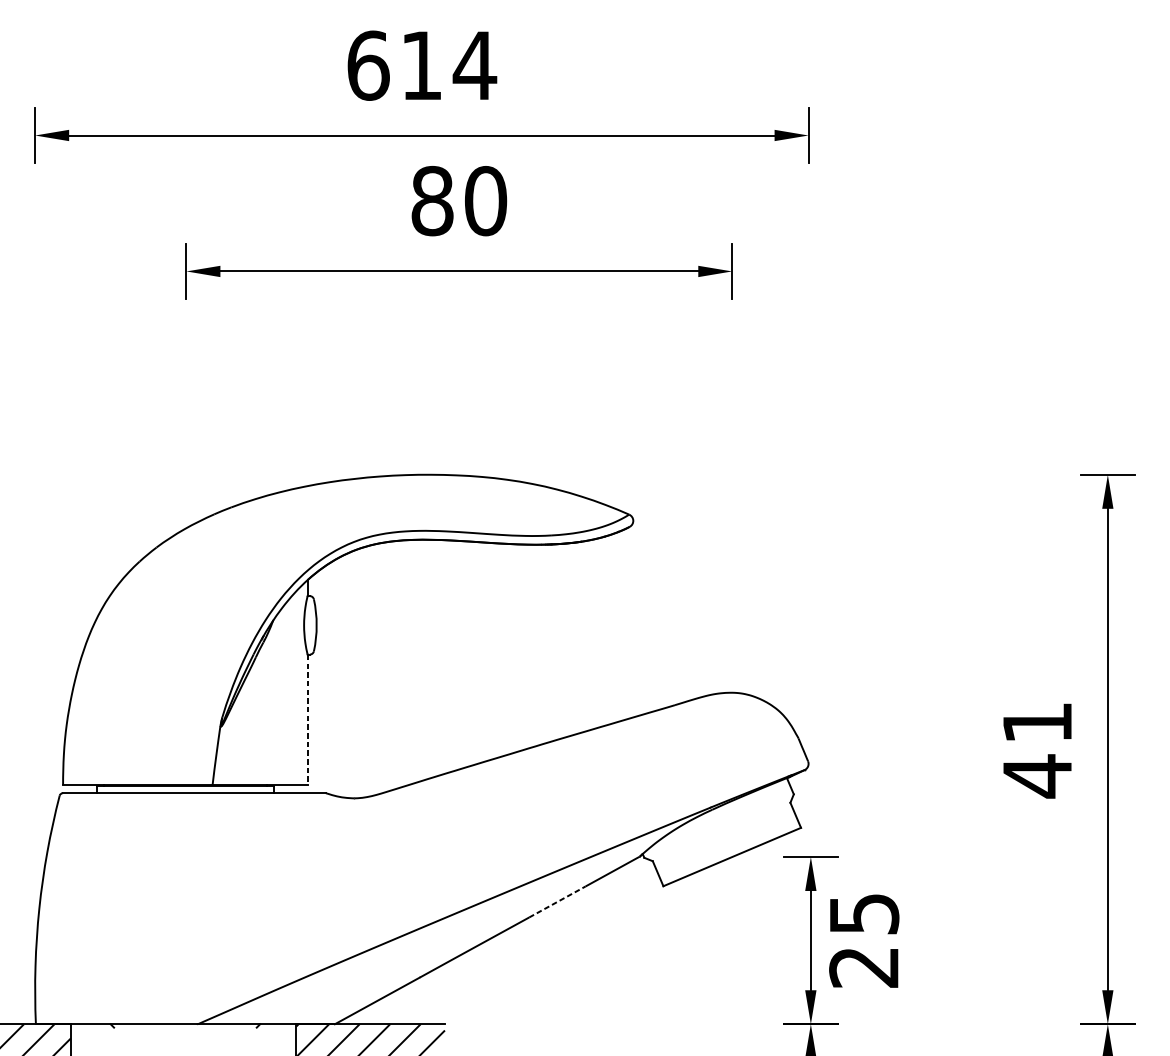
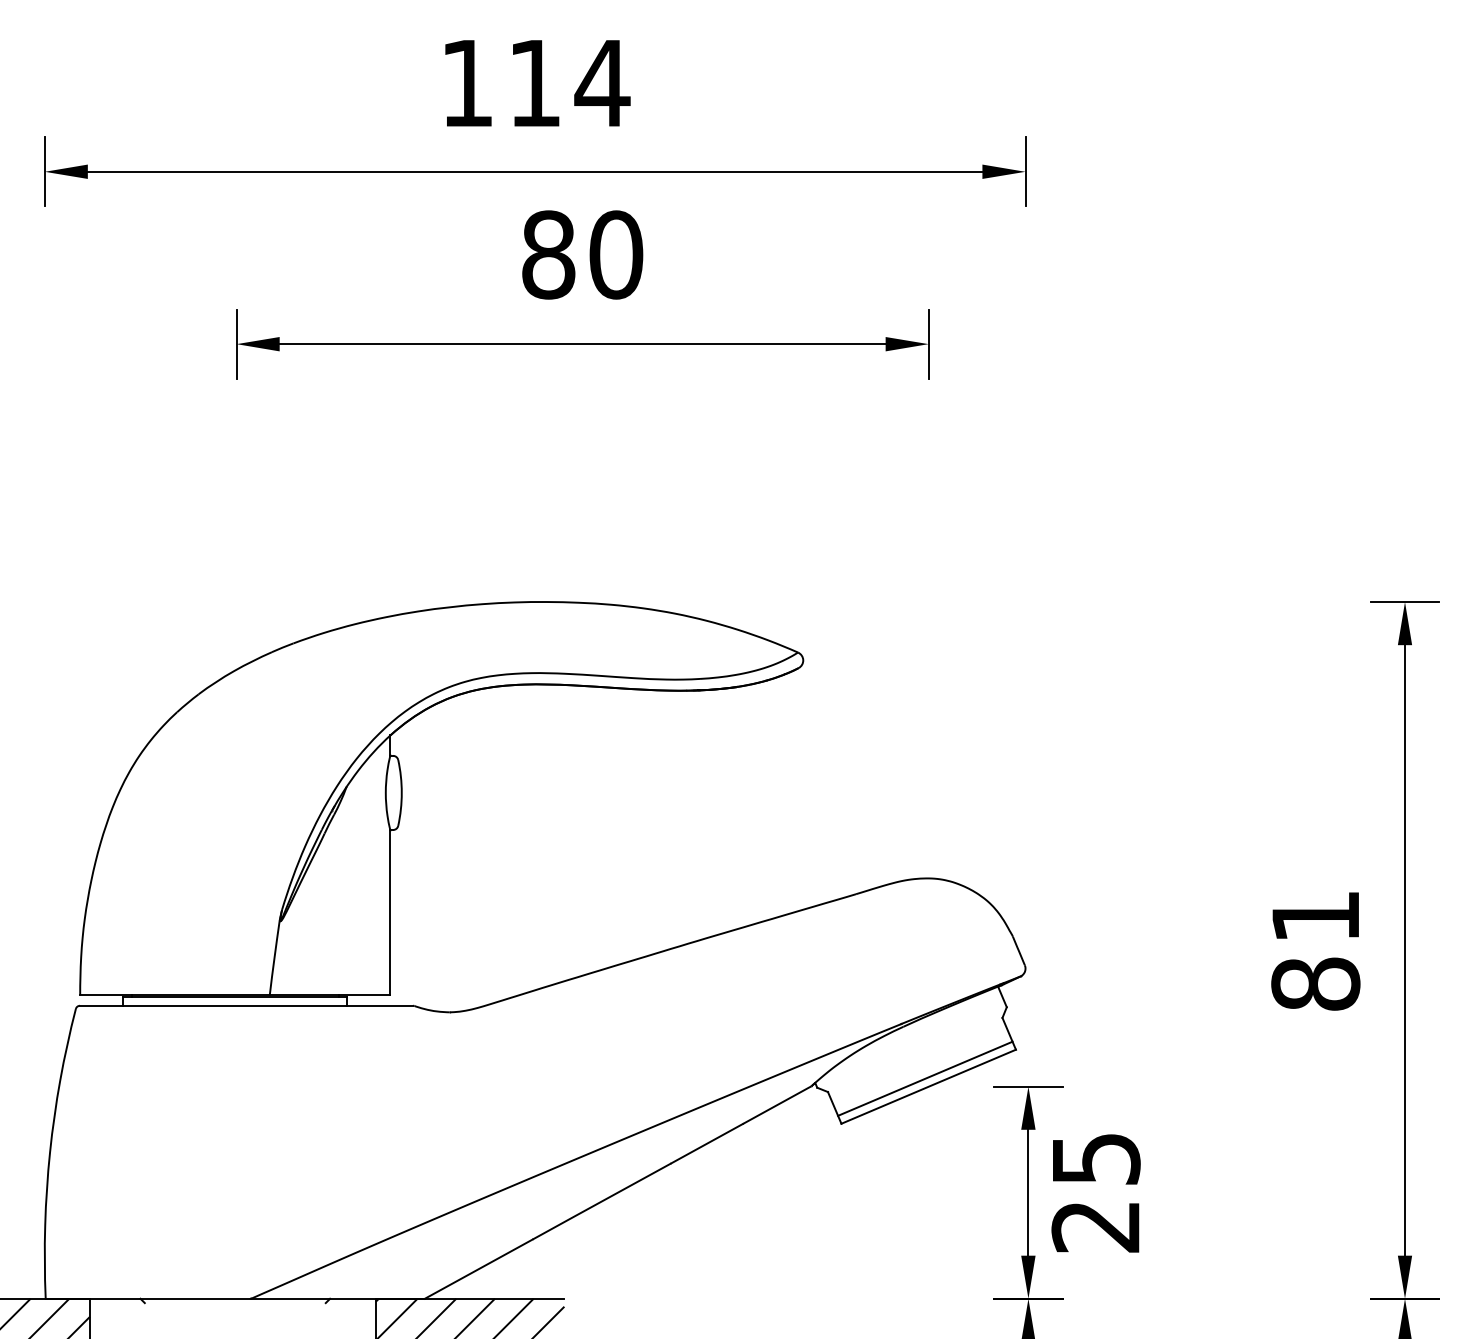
text: (368, 65) -> (467, 82), 614 -> 114
line: (307, 719) -> (390, 912), dashed -> solid
text: (1037, 776) -> (1315, 984), 41 -> 81
line: (729, 850) -> (925, 1078), added
line: (557, 901) -> (707, 1143), dashed -> solid

